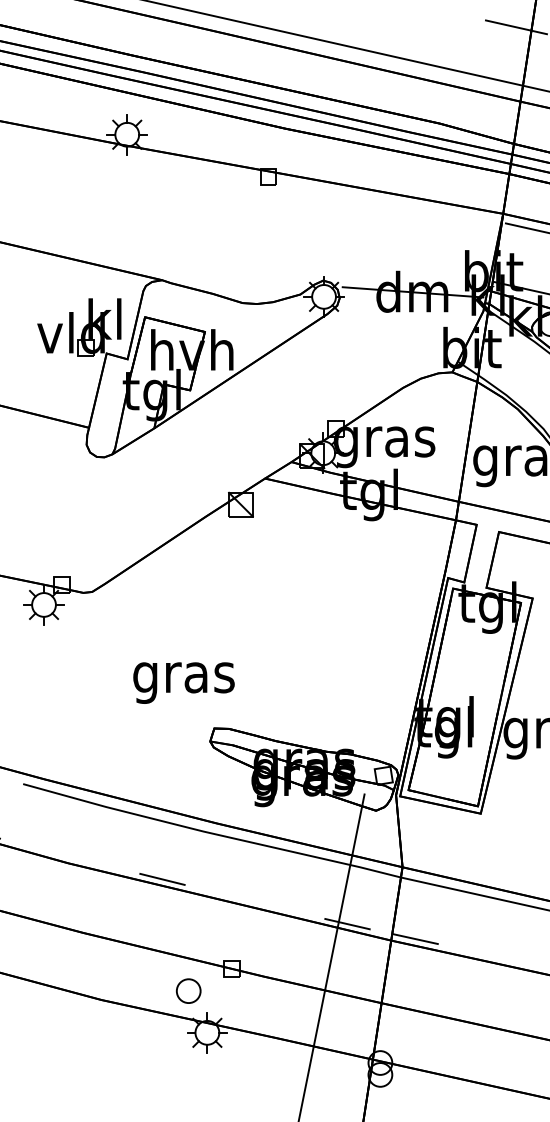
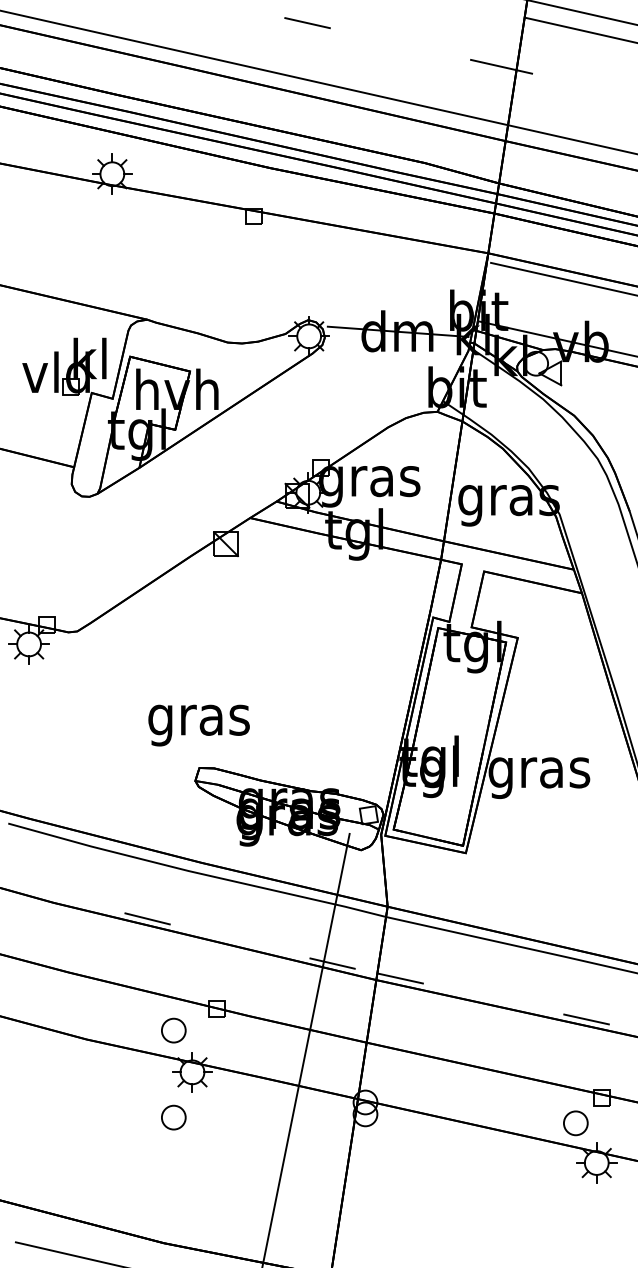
text: (183, 683) -> (198, 725), moved
part: (188, 1078) -> (173, 1117), added

